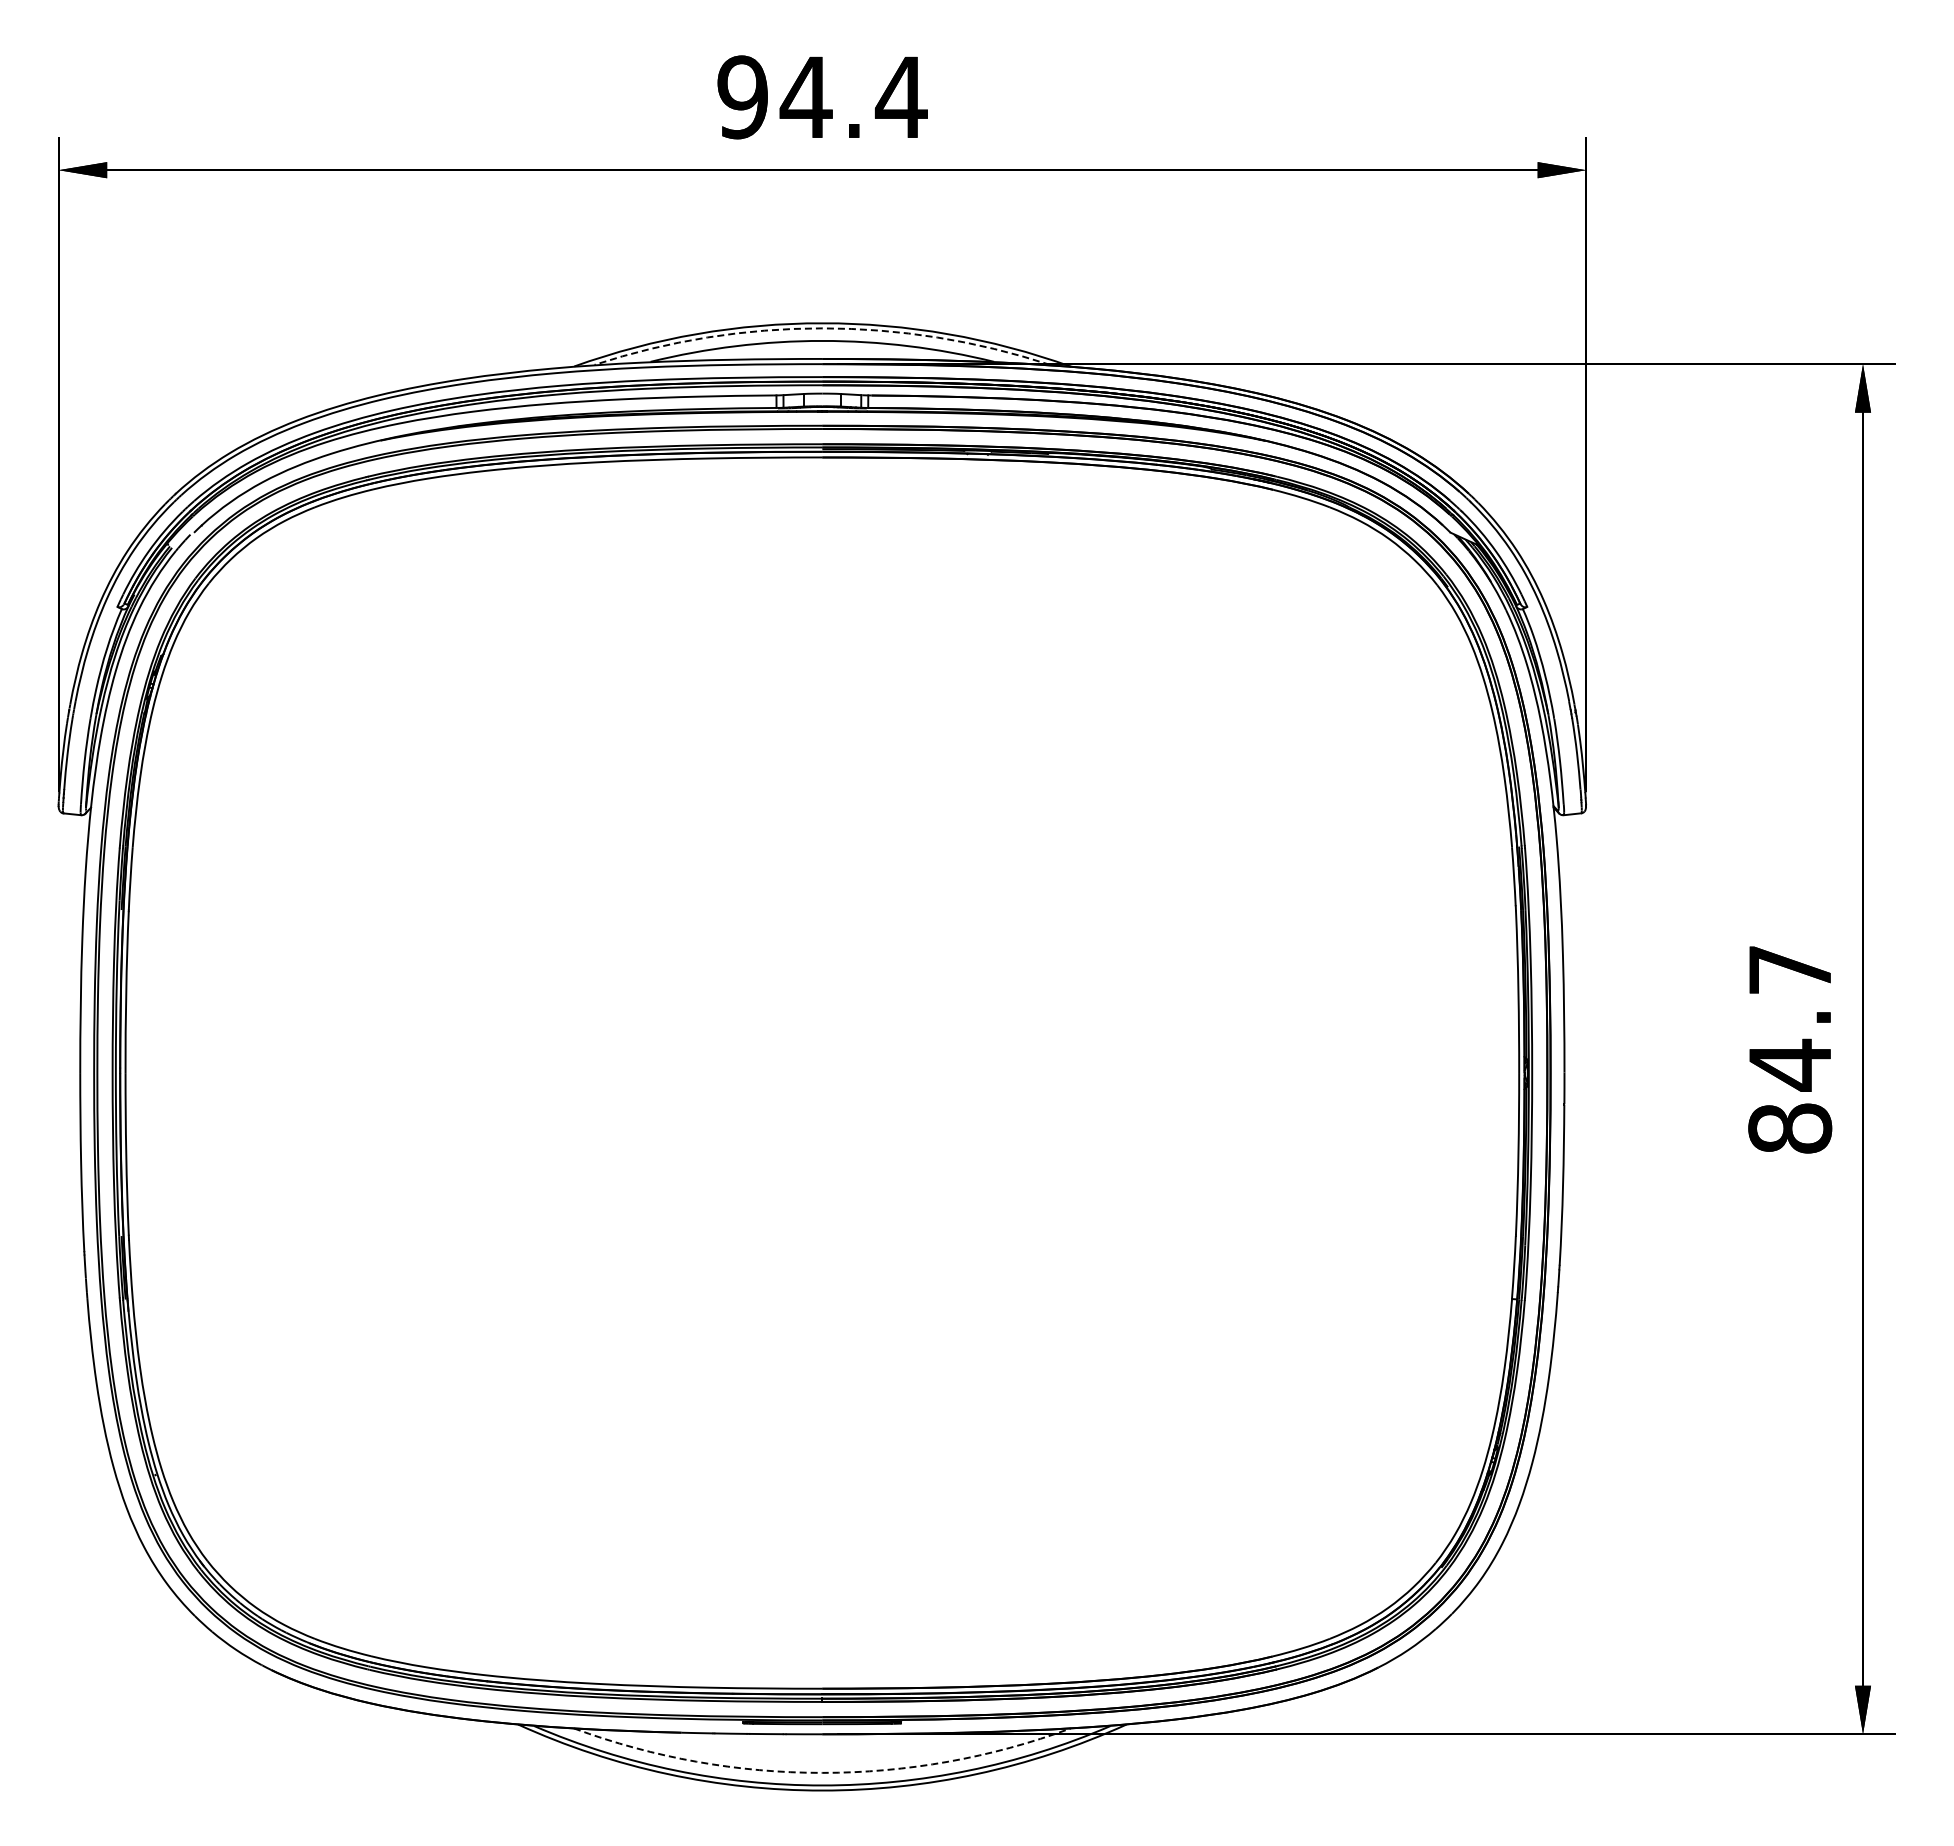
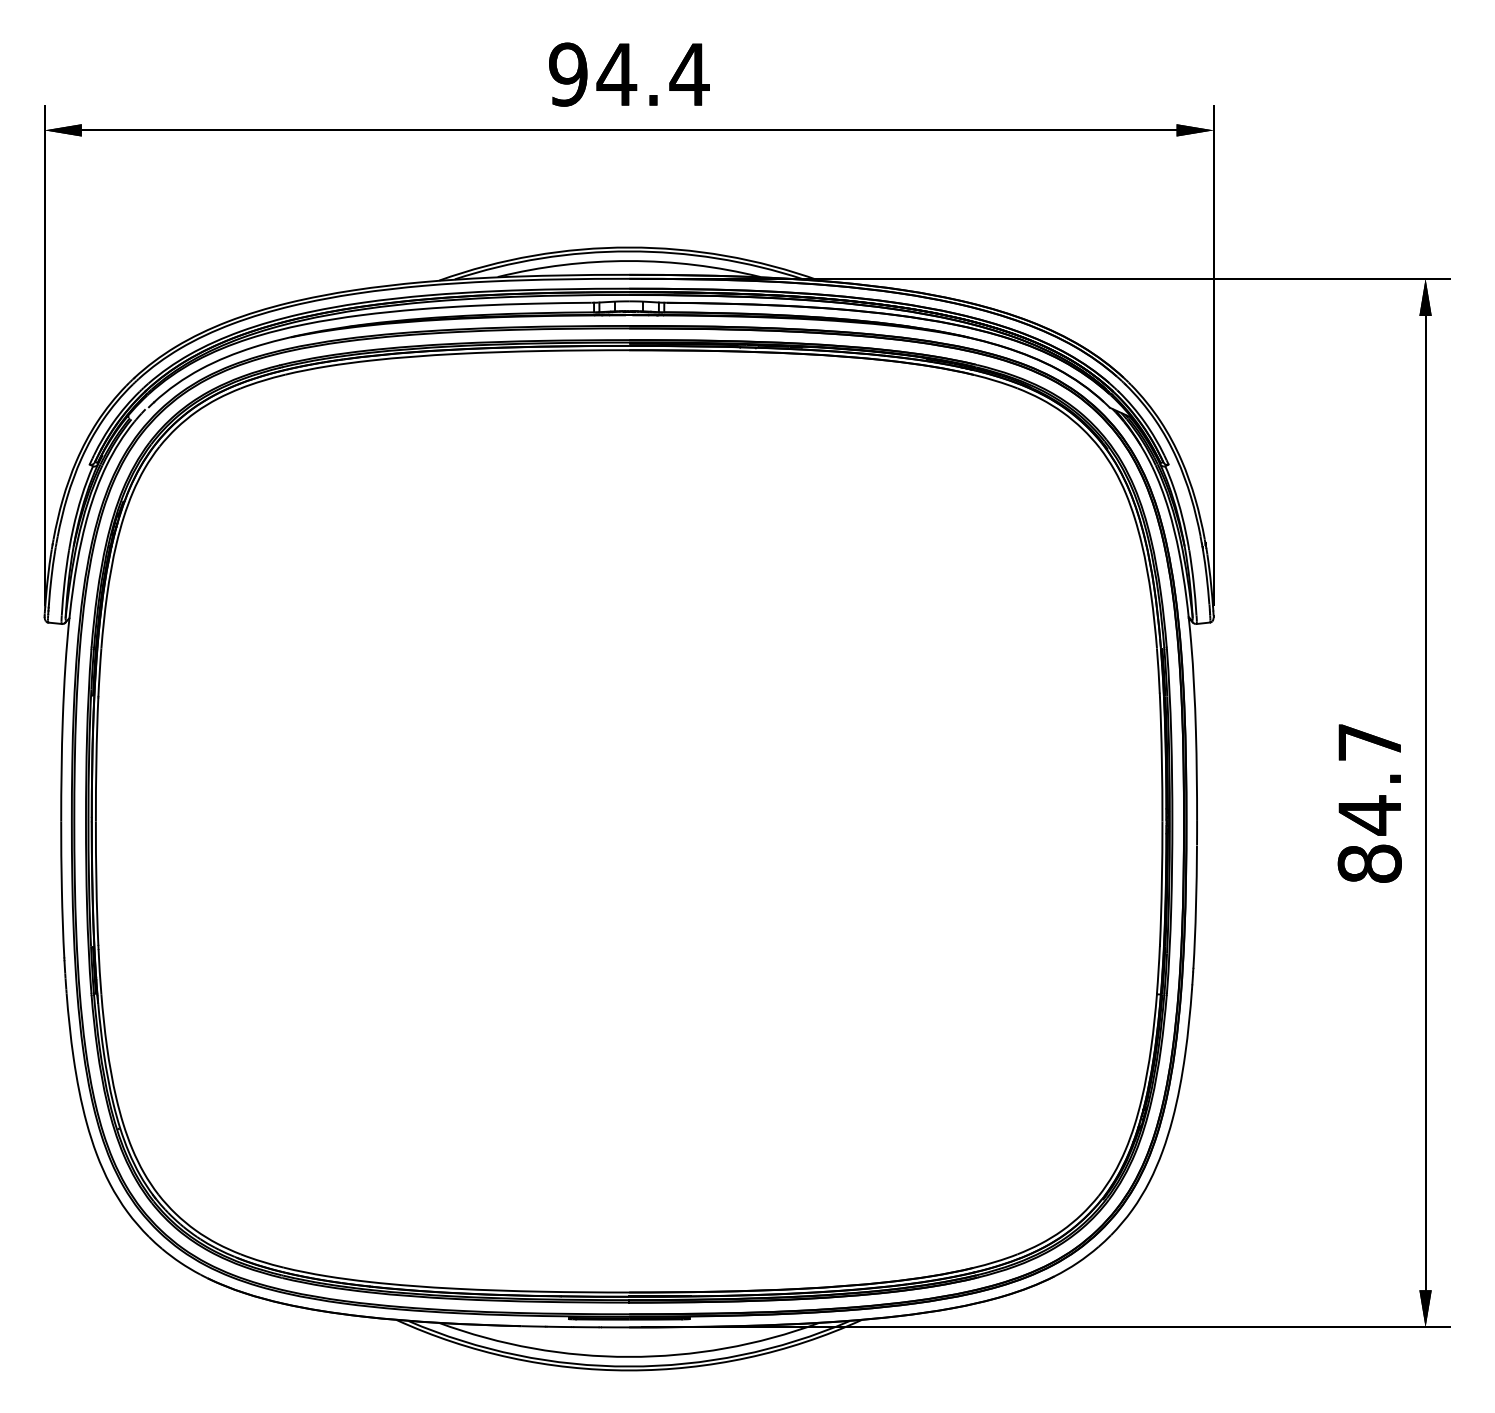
arc: (822, 328) -> (629, 251), dashed -> solid
arc: (822, 1772) -> (629, 1356), dashed -> solid

